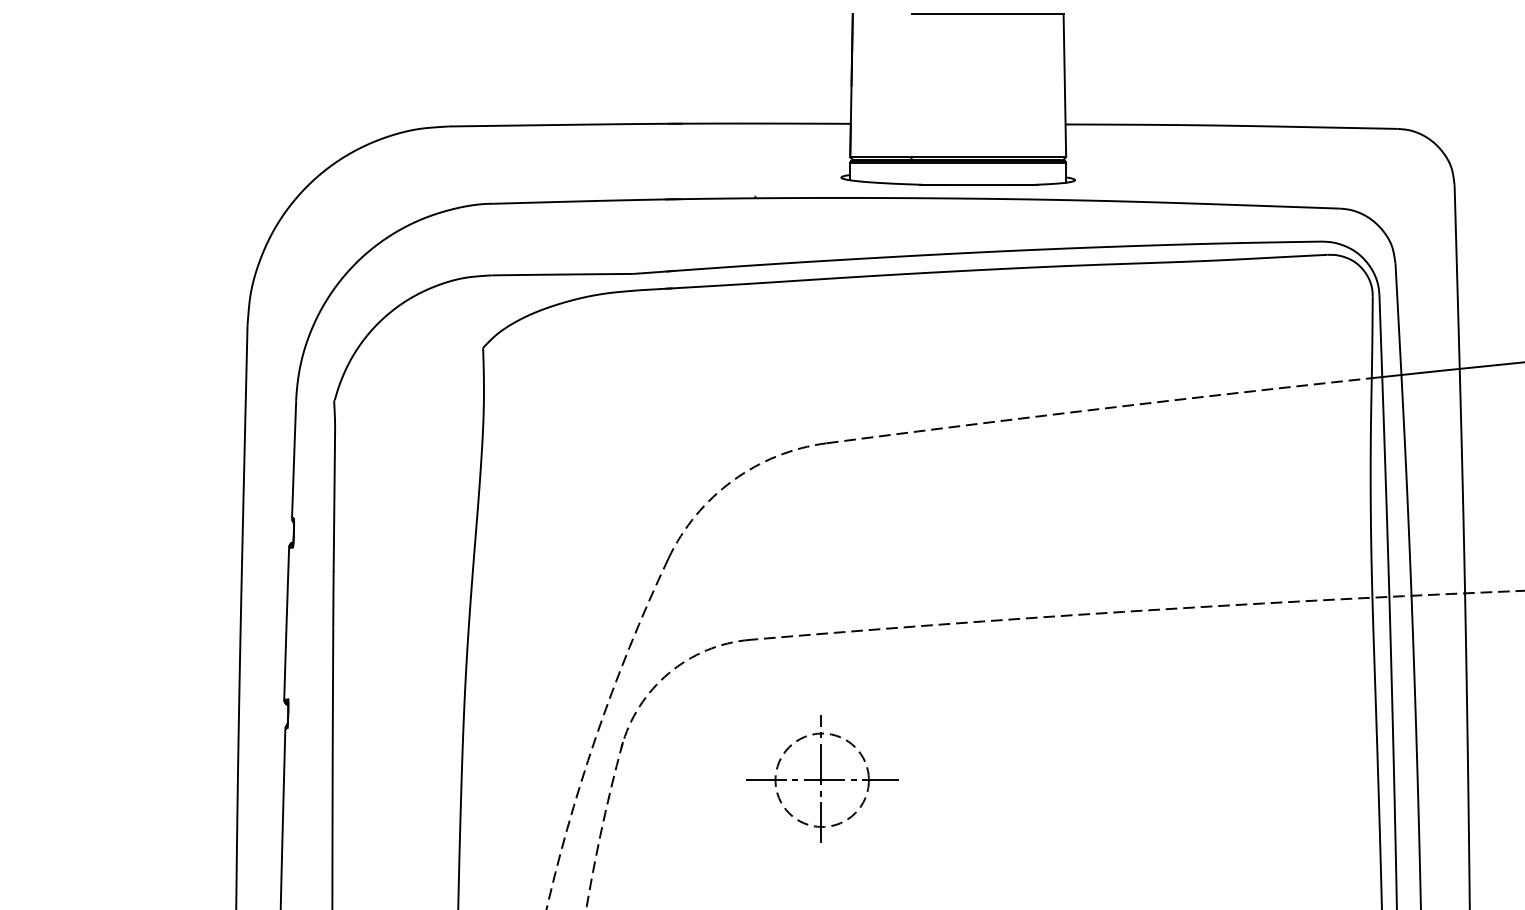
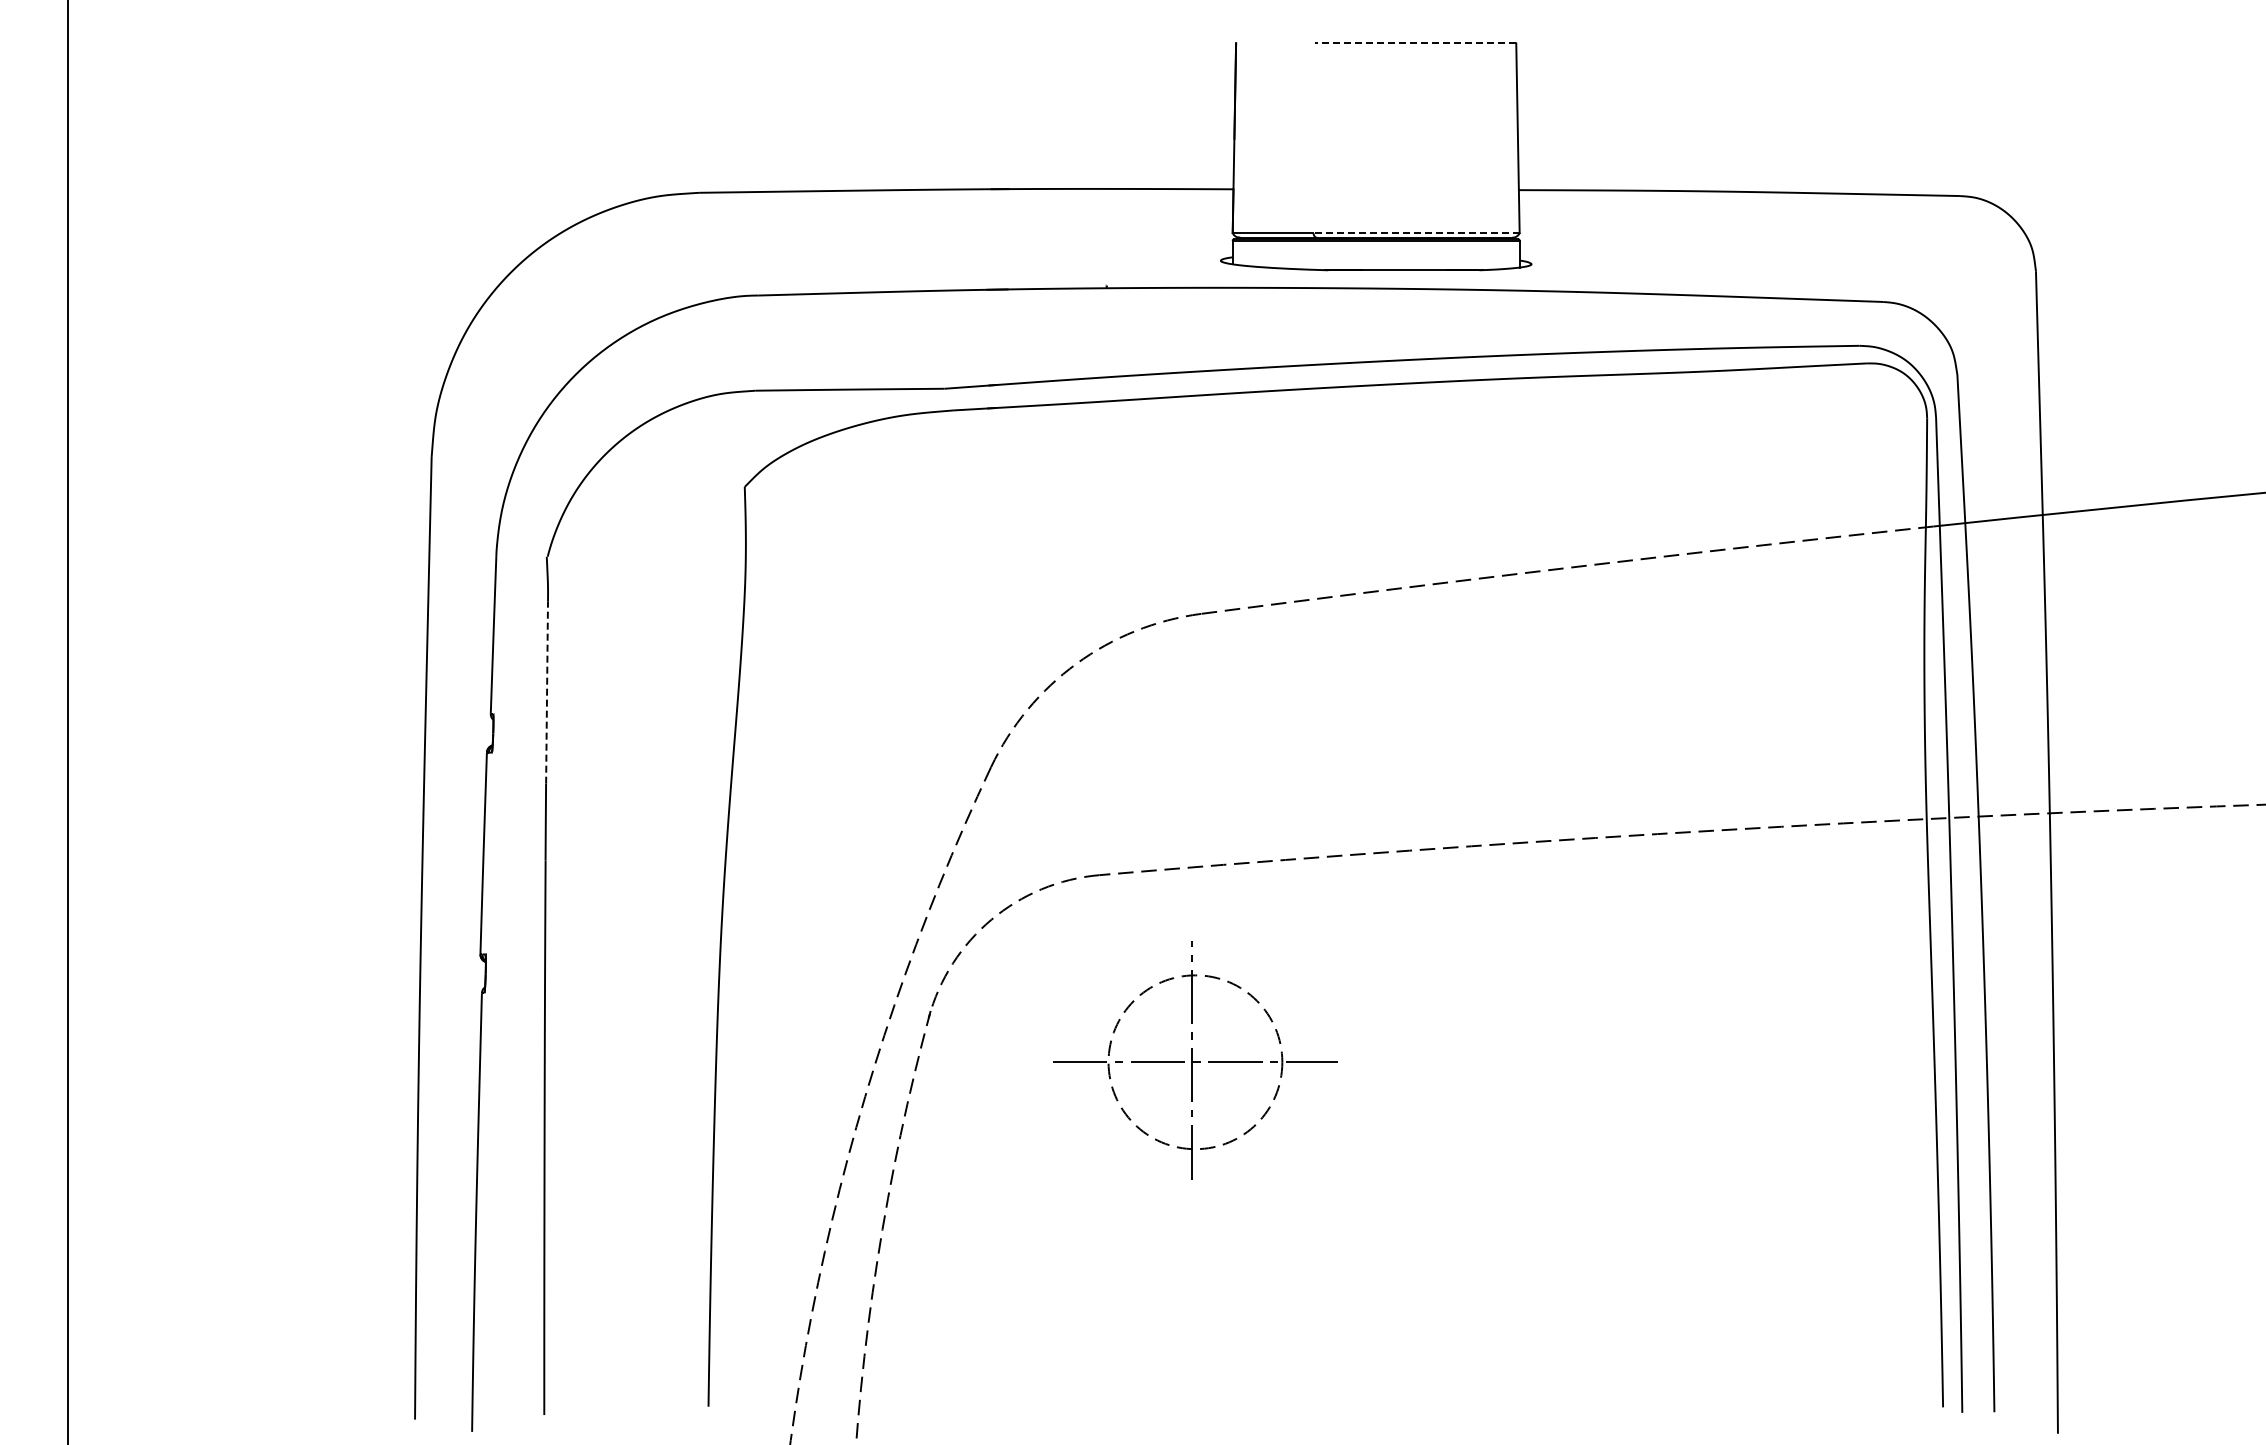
line: (987, 14) -> (1415, 43), solid -> dashed
line: (988, 157) -> (1416, 233), solid -> dashed
line: (334, 501) -> (547, 691), solid -> dashed
part: (822, 779) -> (1195, 1060), size x1.4

